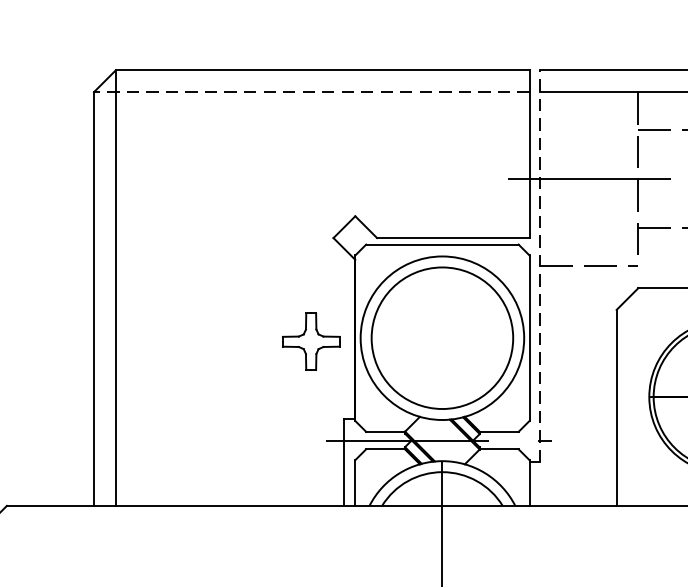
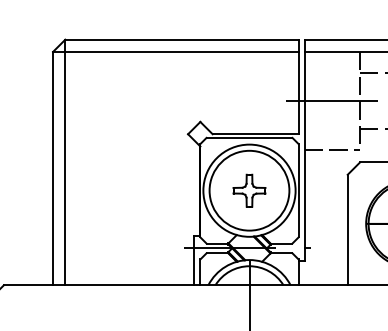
line: (311, 91) -> (175, 51), dashed -> solid
line: (539, 266) -> (304, 150), dashed -> solid
part: (311, 341) -> (249, 190), moved

